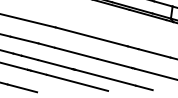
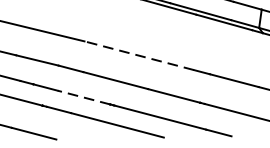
line: (91, 36) -> (138, 55), solid -> dashed
line: (55, 64) -> (84, 97), solid -> dashed

